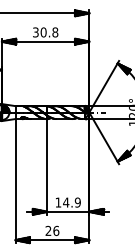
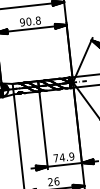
text: (35, 32) -> (22, 22), 30.8 -> 90.8
text: (58, 202) -> (56, 158), 14.9 -> 74.9

